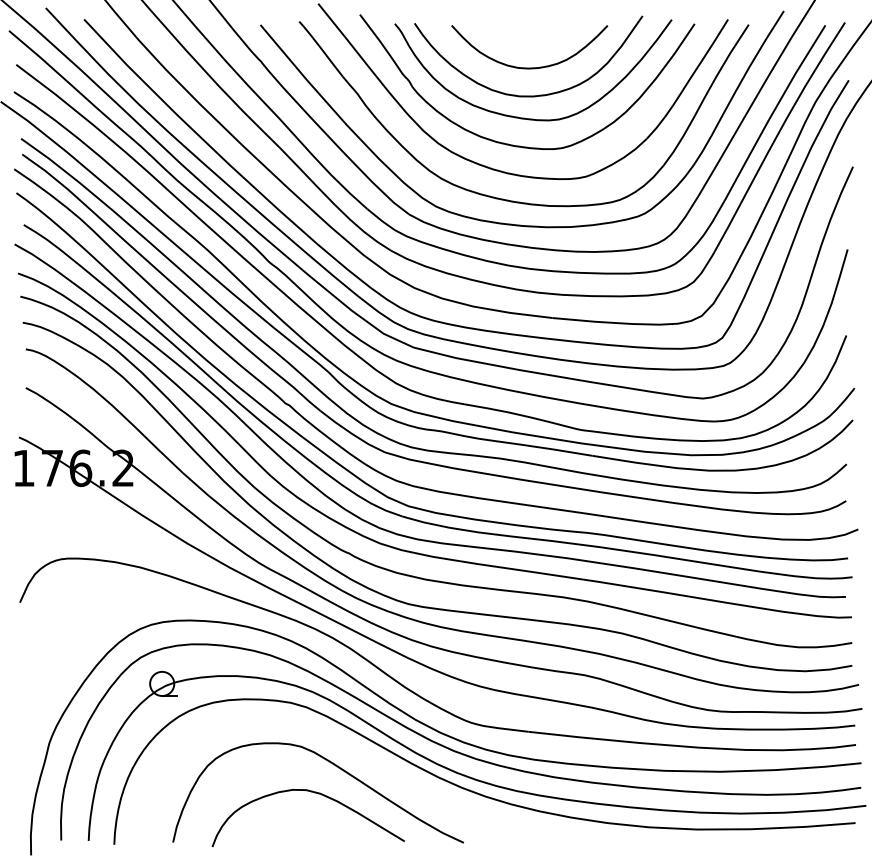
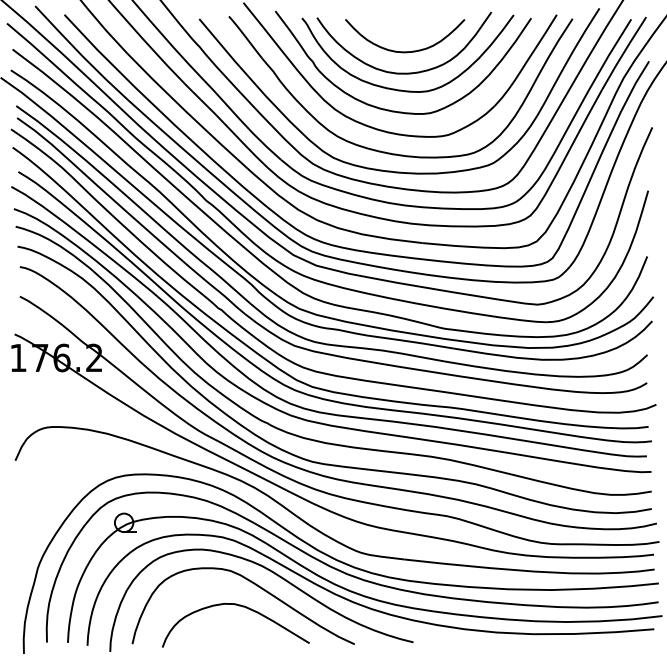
curve: (362, 753) -> (277, 576), added

